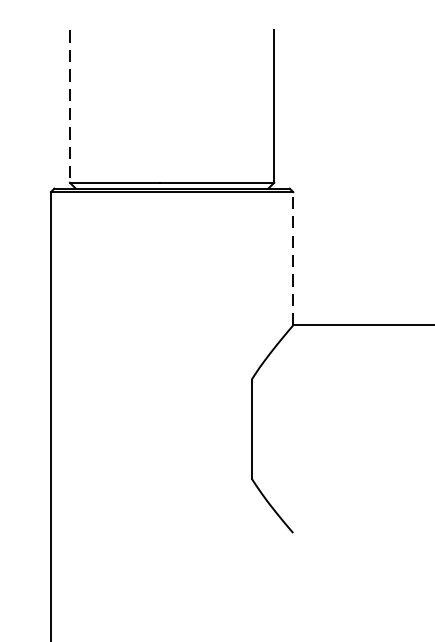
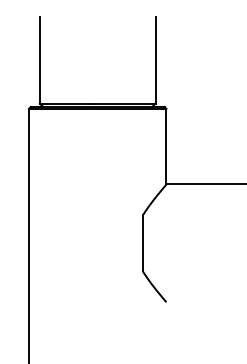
line: (69, 106) -> (39, 60), dashed -> solid
line: (293, 258) -> (166, 146), dashed -> solid

